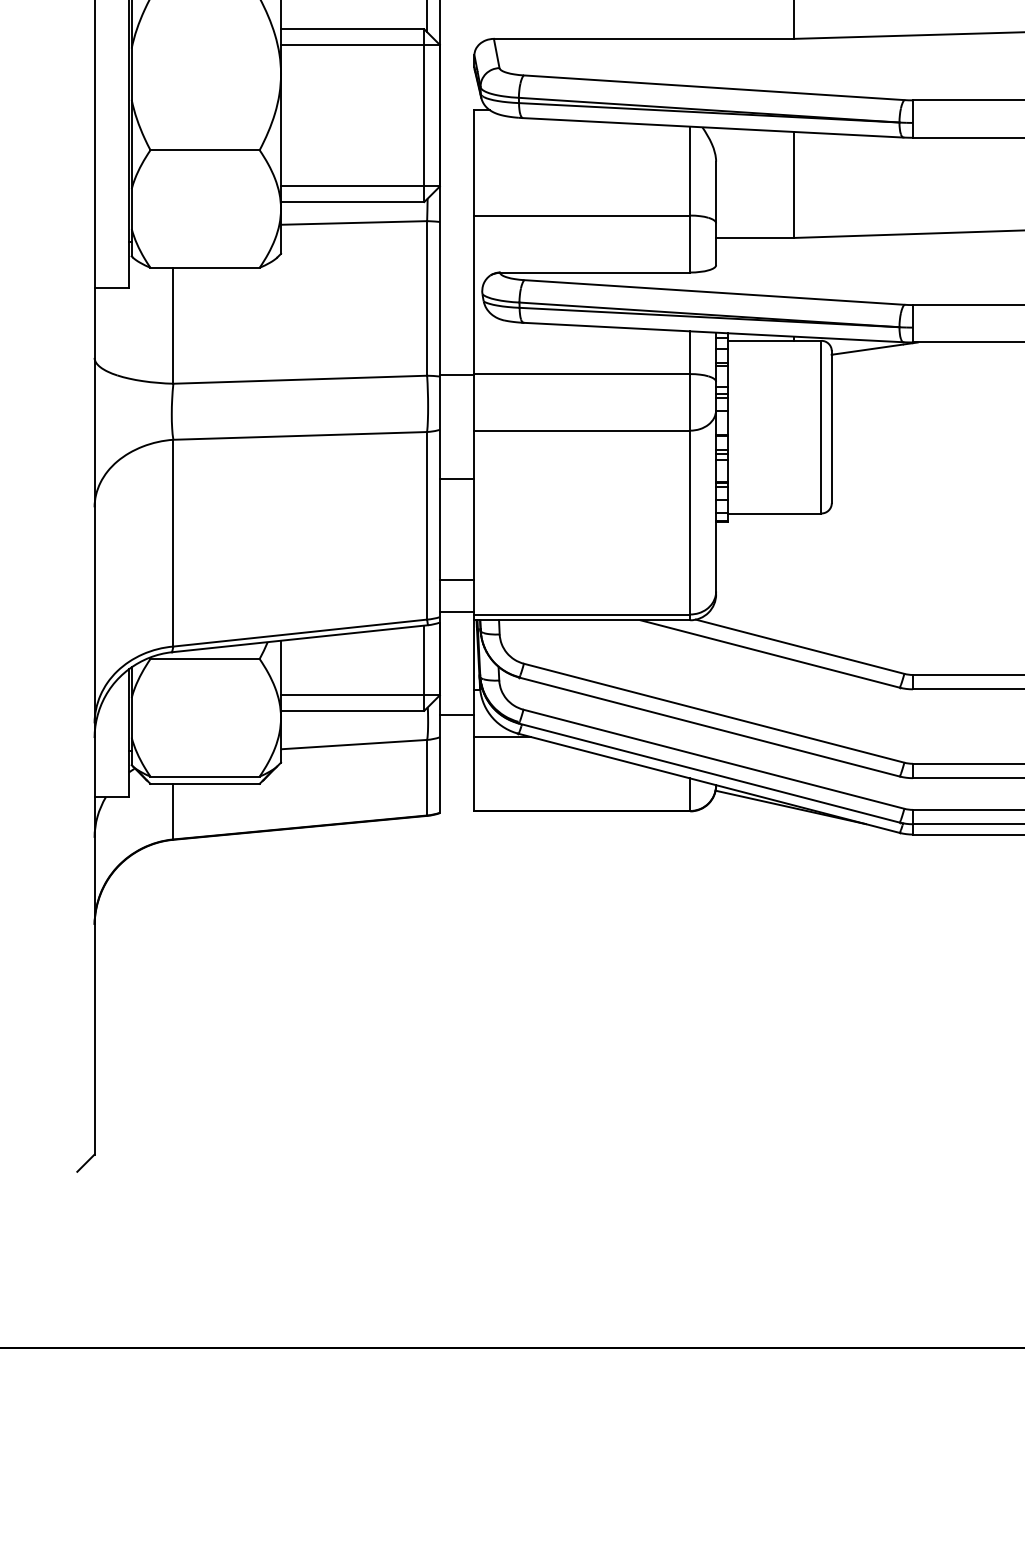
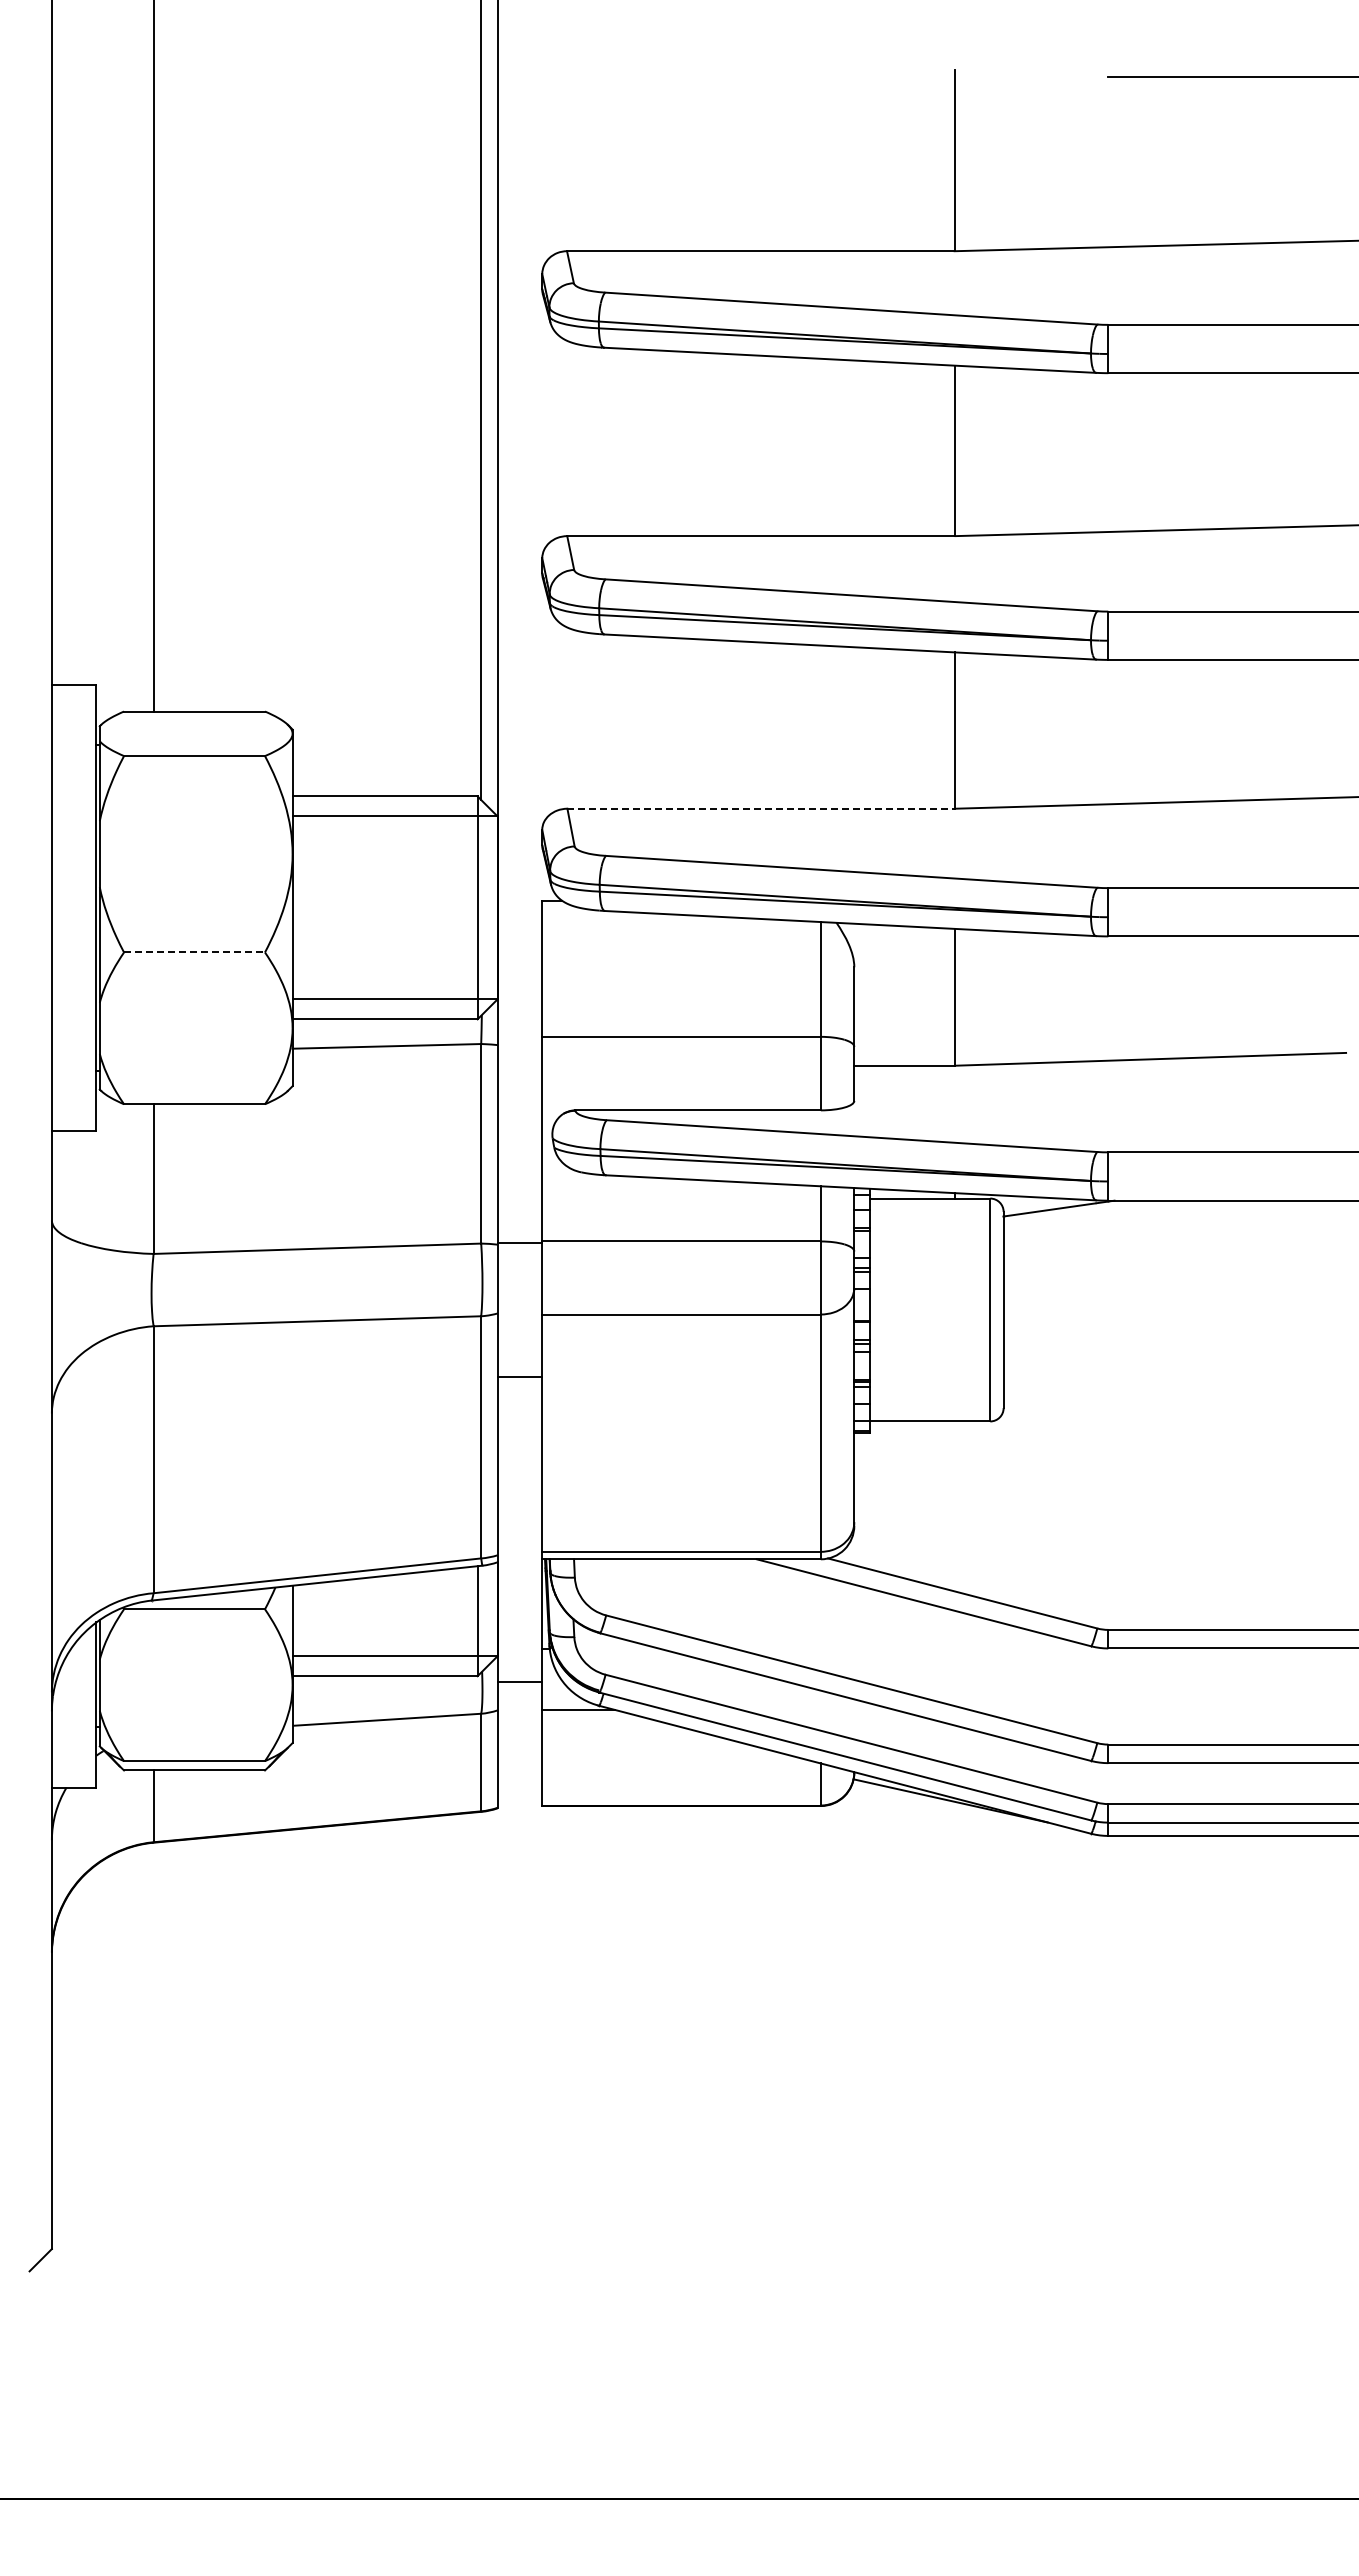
line: (644, 38) -> (761, 808), solid -> dashed
line: (205, 150) -> (195, 952), solid -> dashed
line: (456, 580) -> (519, 1507), removed
line: (456, 611) -> (519, 1548), removed

